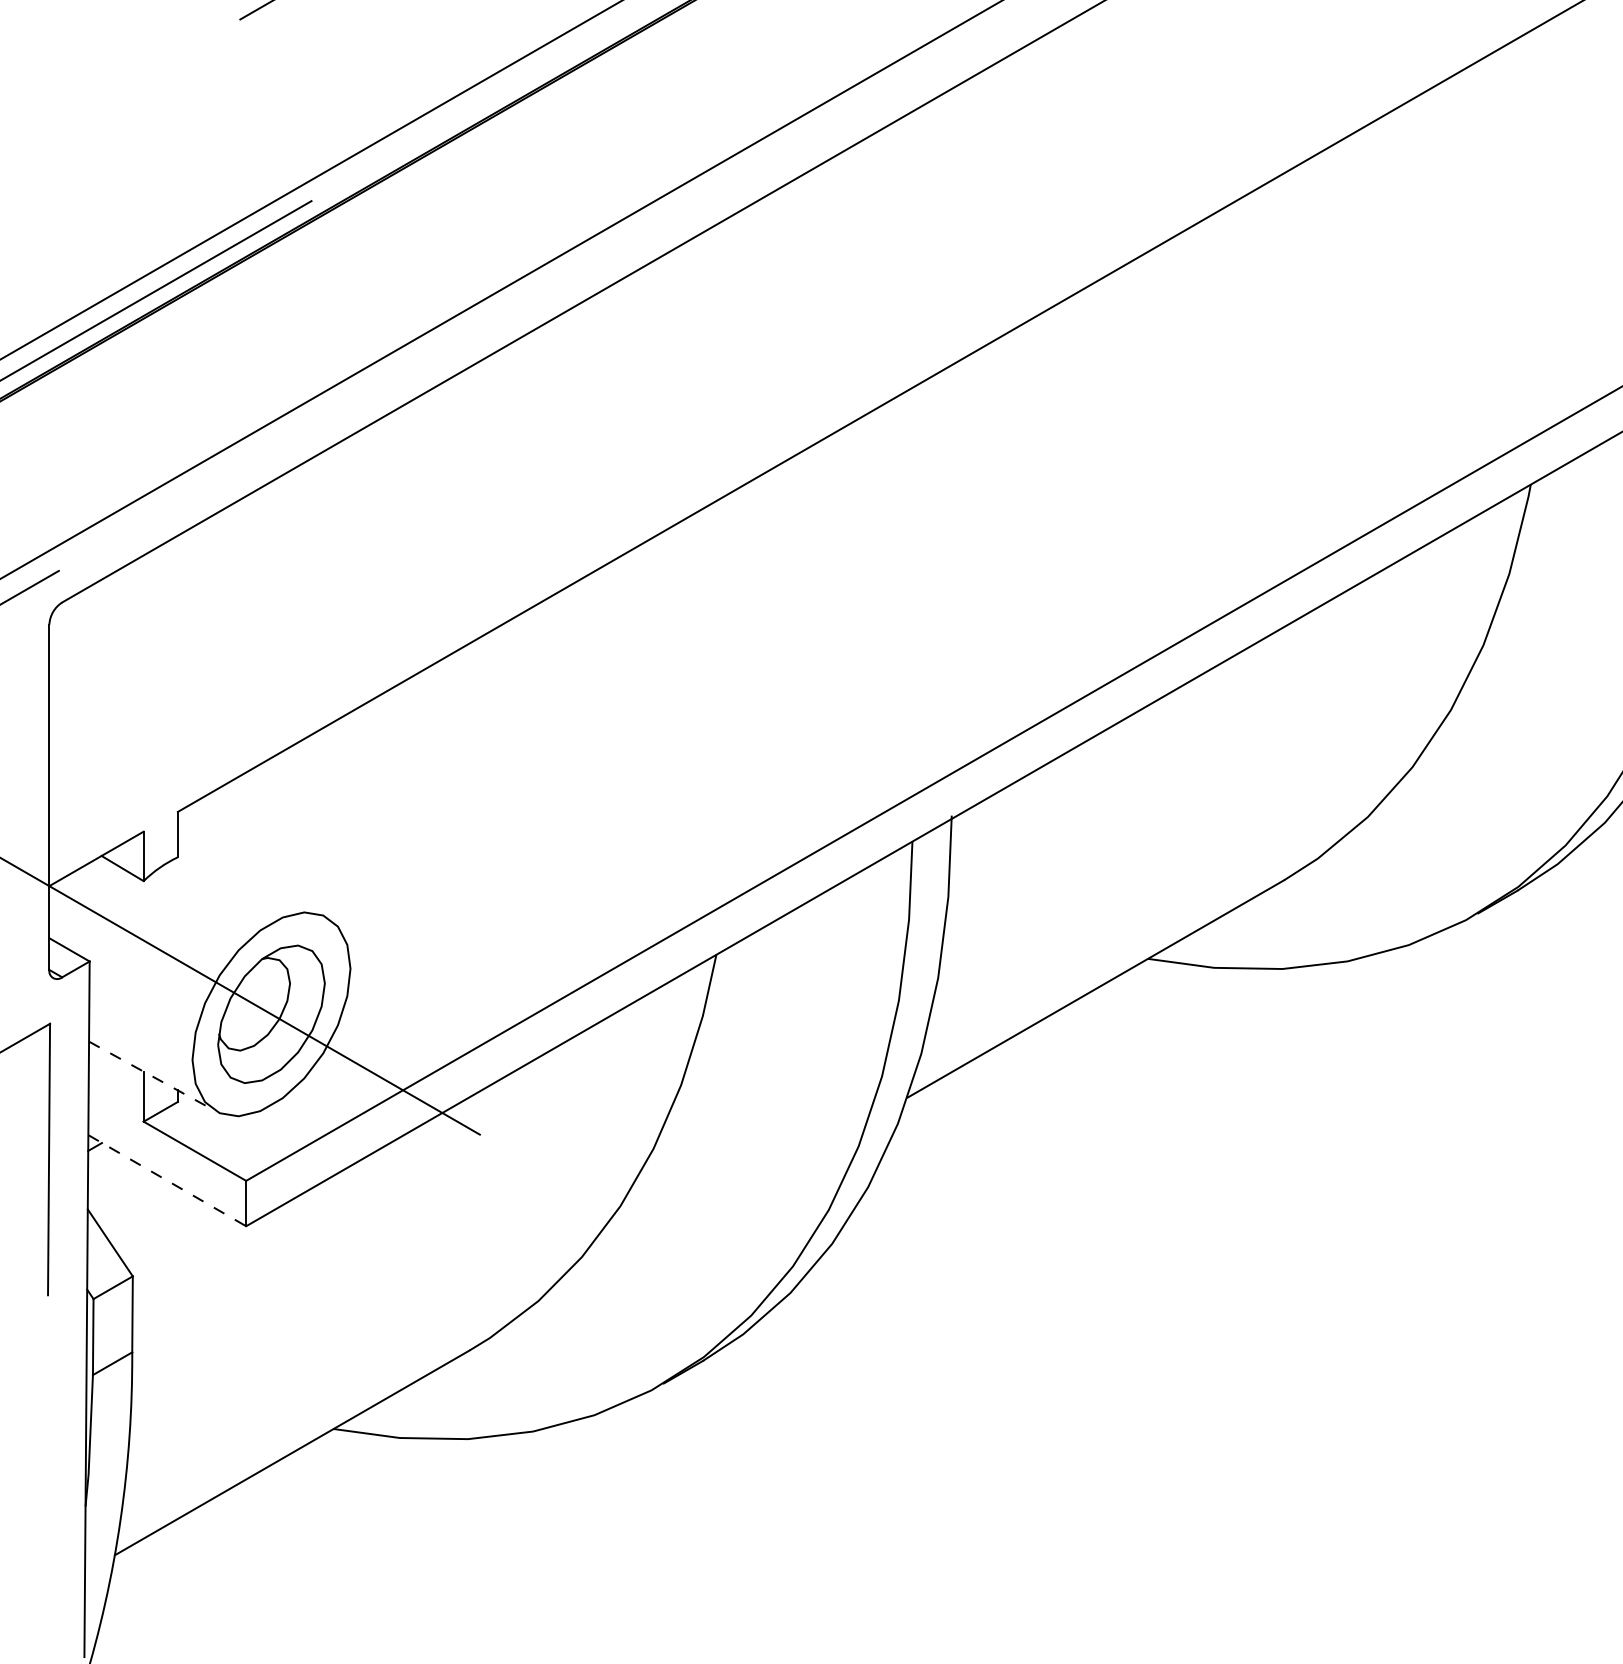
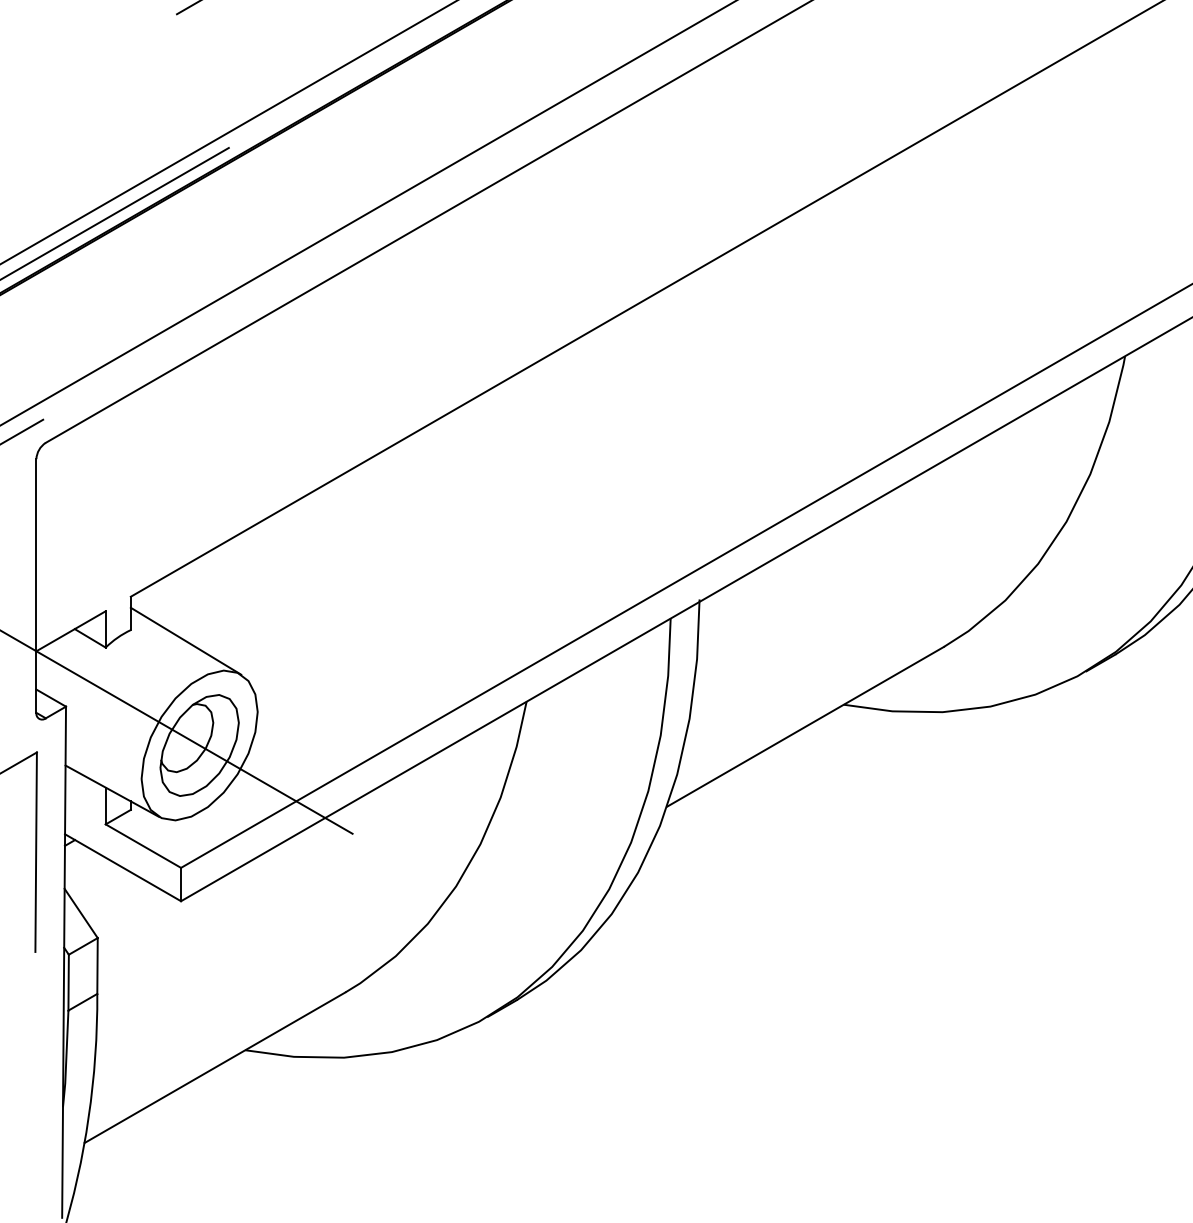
line: (252, 871) -> (185, 640), added
line: (152, 1076) -> (112, 791), dashed -> solid
line: (167, 1180) -> (123, 867), dashed -> solid

